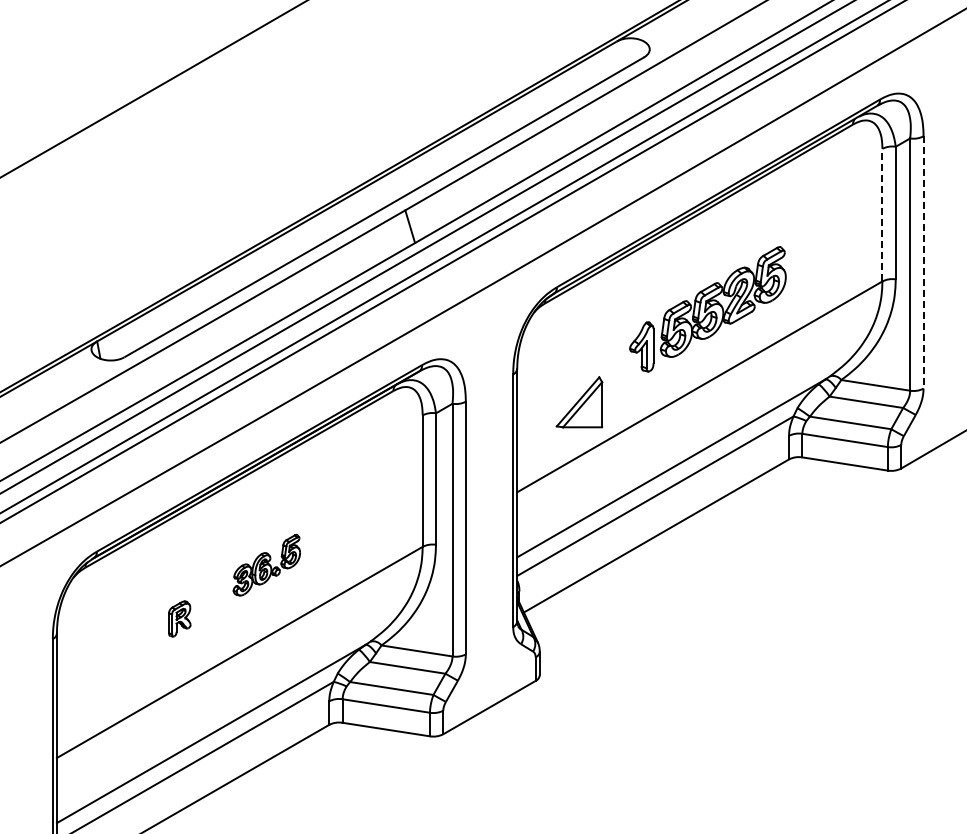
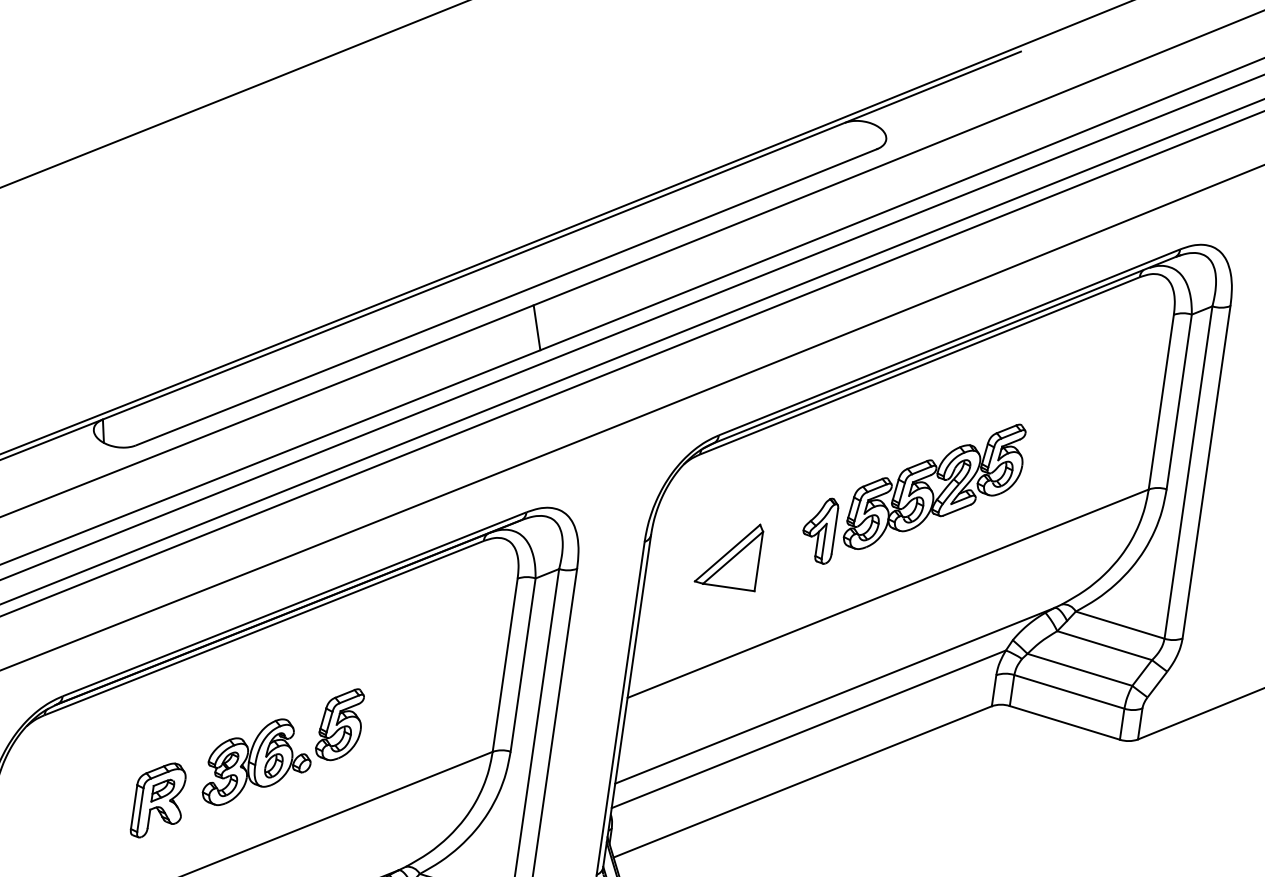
line: (882, 214) -> (1161, 401), dashed -> solid
line: (923, 262) -> (1206, 472), dashed -> solid
part: (579, 402) -> (729, 554), moved
part: (266, 564) -> (283, 745), size x1.67
part: (179, 618) -> (158, 800), size x1.67

